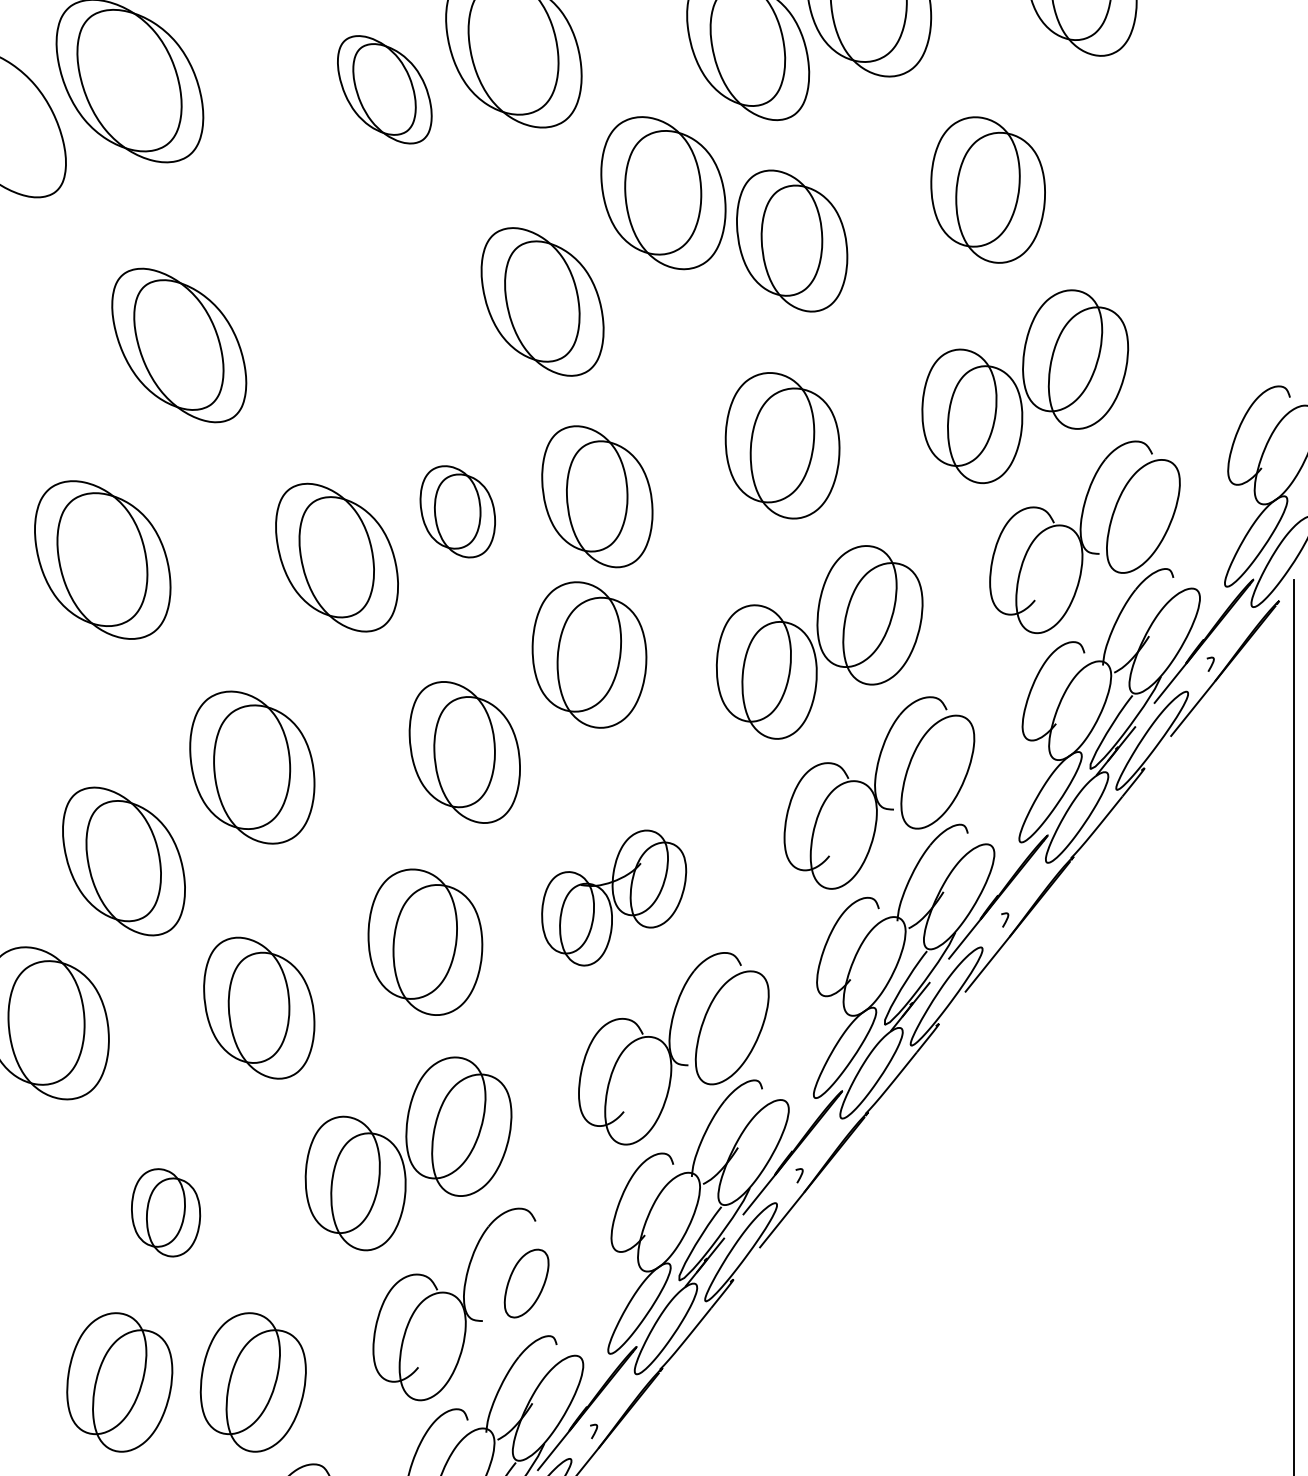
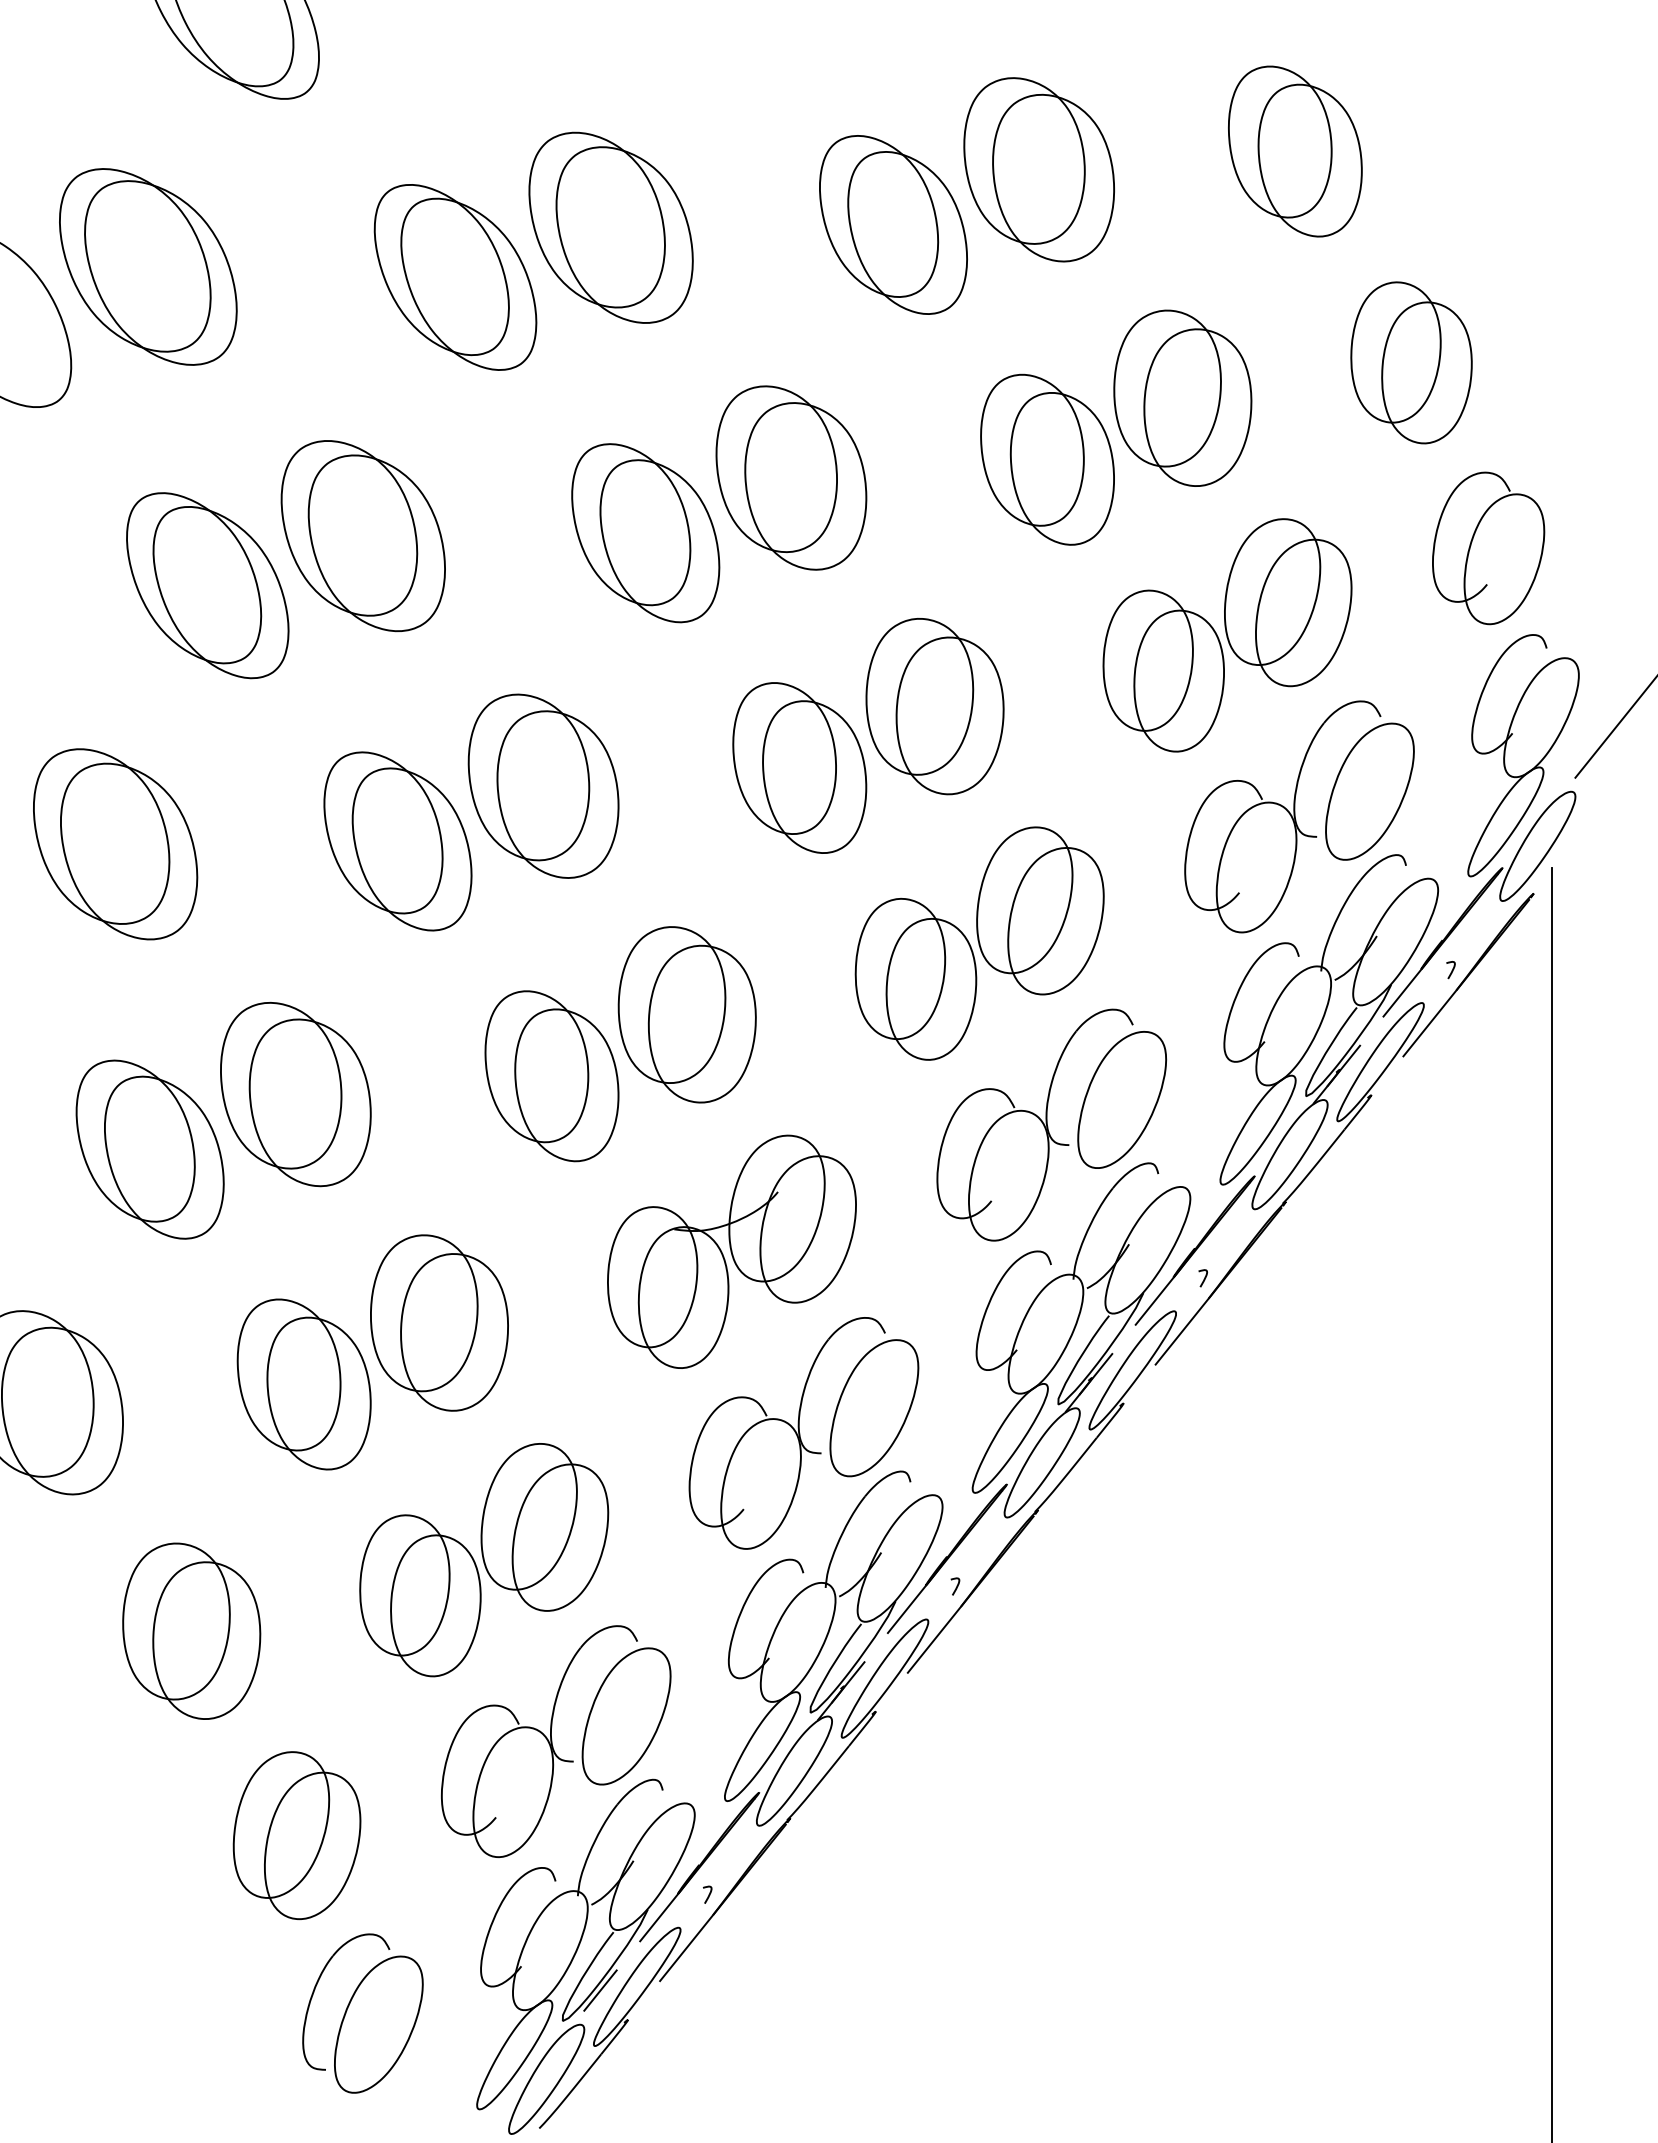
part: (384, 89) -> (455, 277), size x1.43
part: (1177, 160) -> (1411, 362), added
part: (663, 192) -> (791, 477), moved
part: (792, 240) -> (1047, 459), moved
part: (307, 304) -> (362, 536), added
part: (1241, 314) -> (1488, 548), added
part: (597, 496) -> (799, 767), moved
part: (457, 511) -> (543, 785), size x1.67
part: (588, 654) -> (686, 1014), moved
part: (123, 861) -> (149, 1149), moved
part: (613, 897) -> (731, 1251), size x1.43
part: (425, 941) -> (439, 1322), moved
part: (165, 1212) -> (191, 1630), size x1.67
part: (526, 1283) -> (626, 1716), size x1.67
part: (119, 1382) -> (135, 1835), removed

